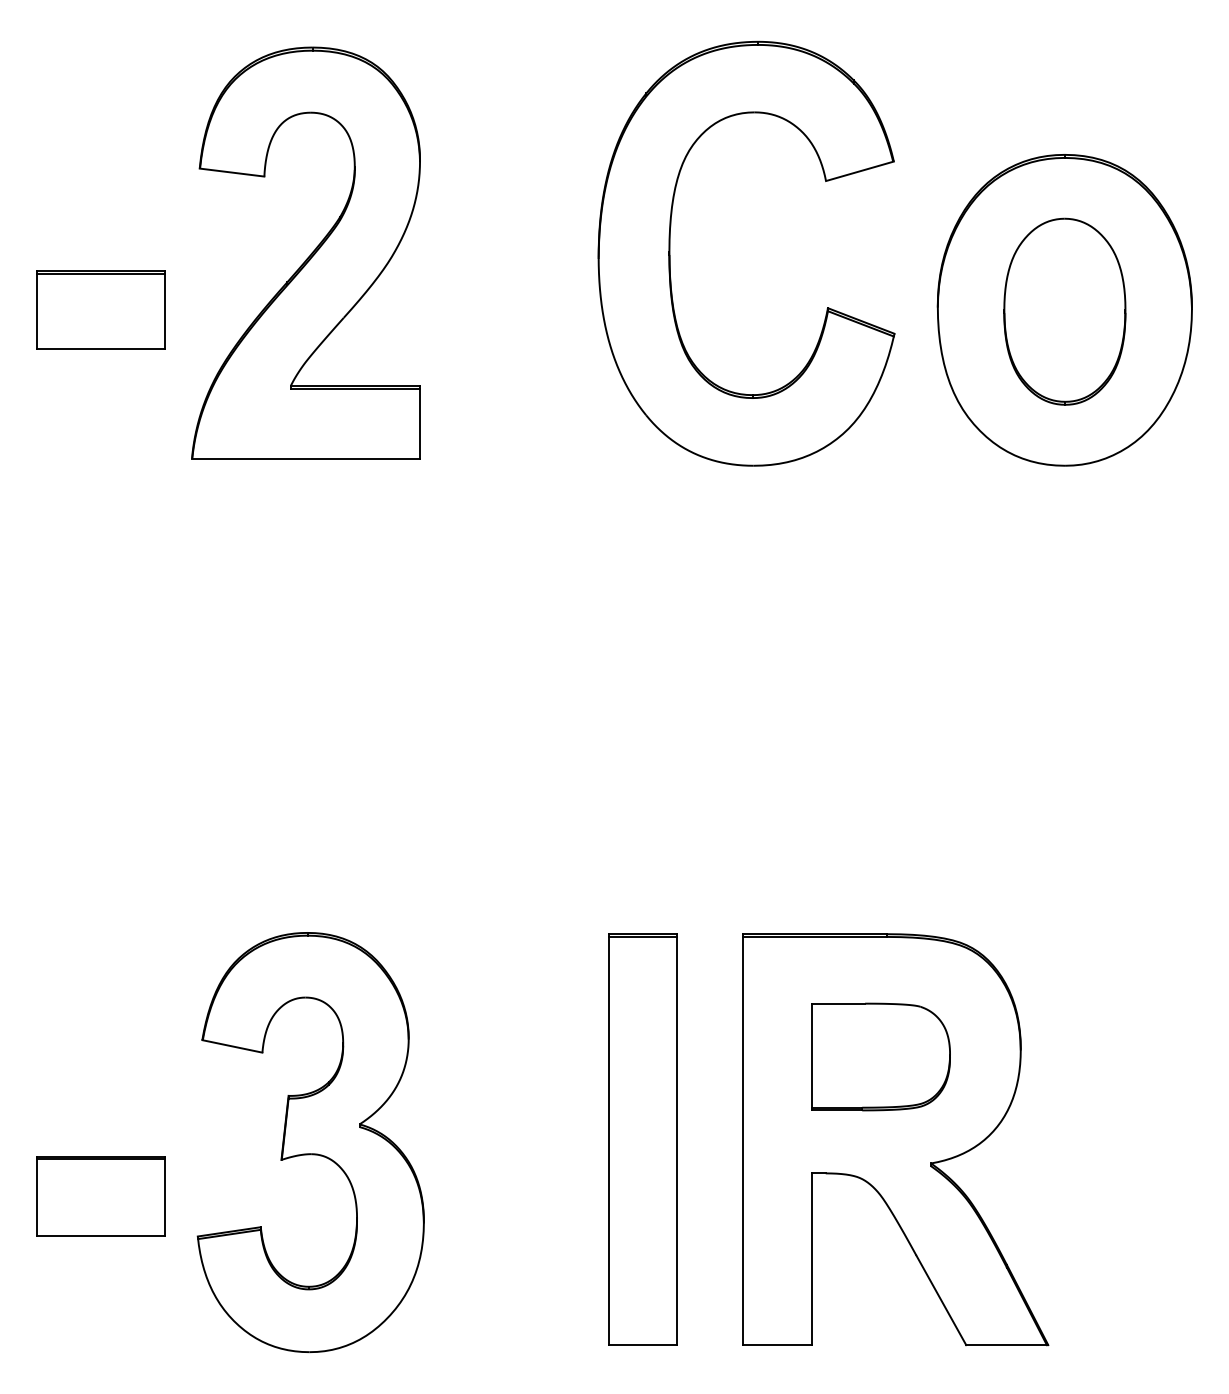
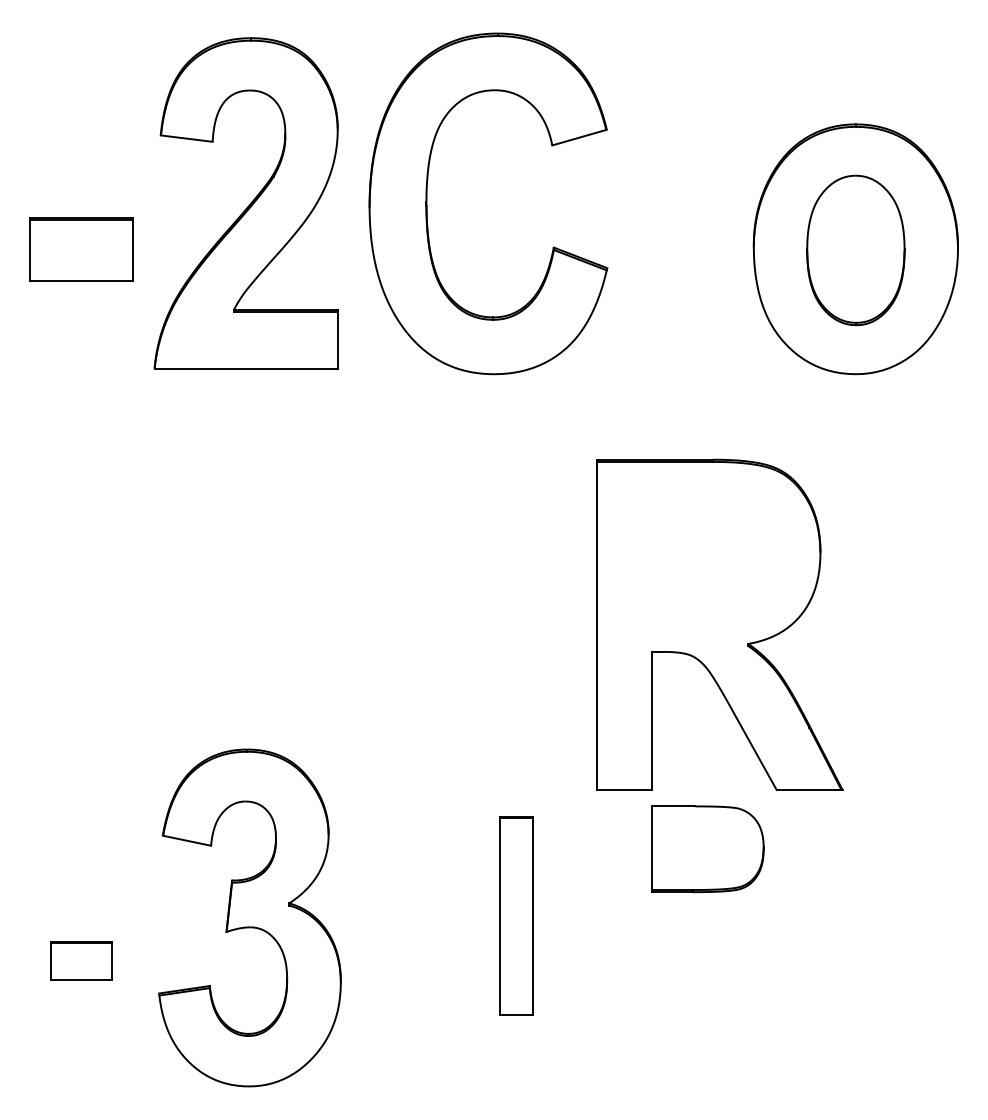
part: (670, 253) -> (427, 203), moved
part: (642, 1139) -> (516, 915), size x0.6
part: (895, 1139) -> (719, 624), moved
part: (100, 1196) -> (81, 961), size x0.6

